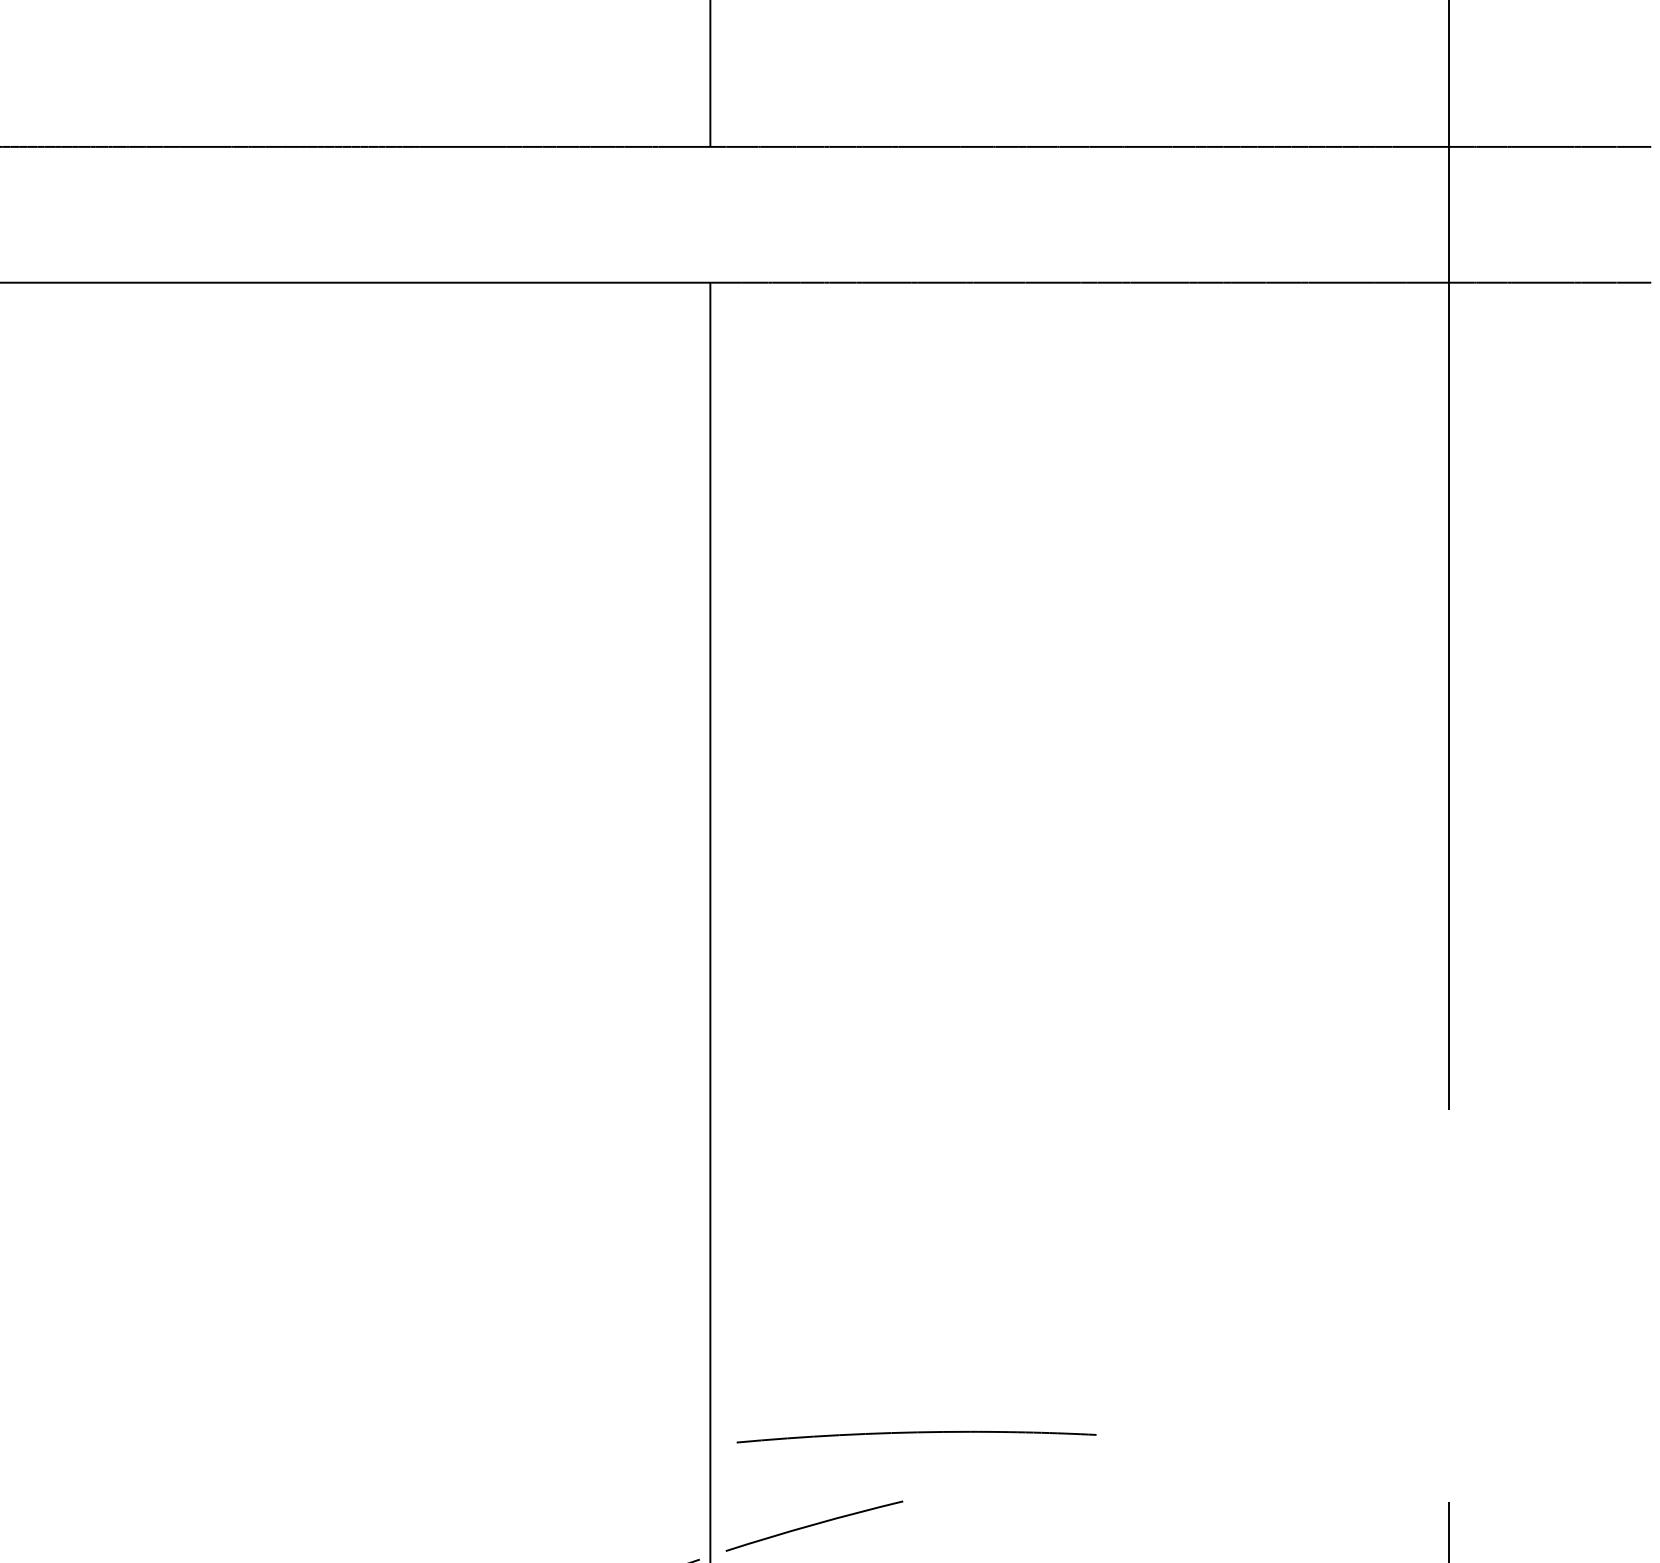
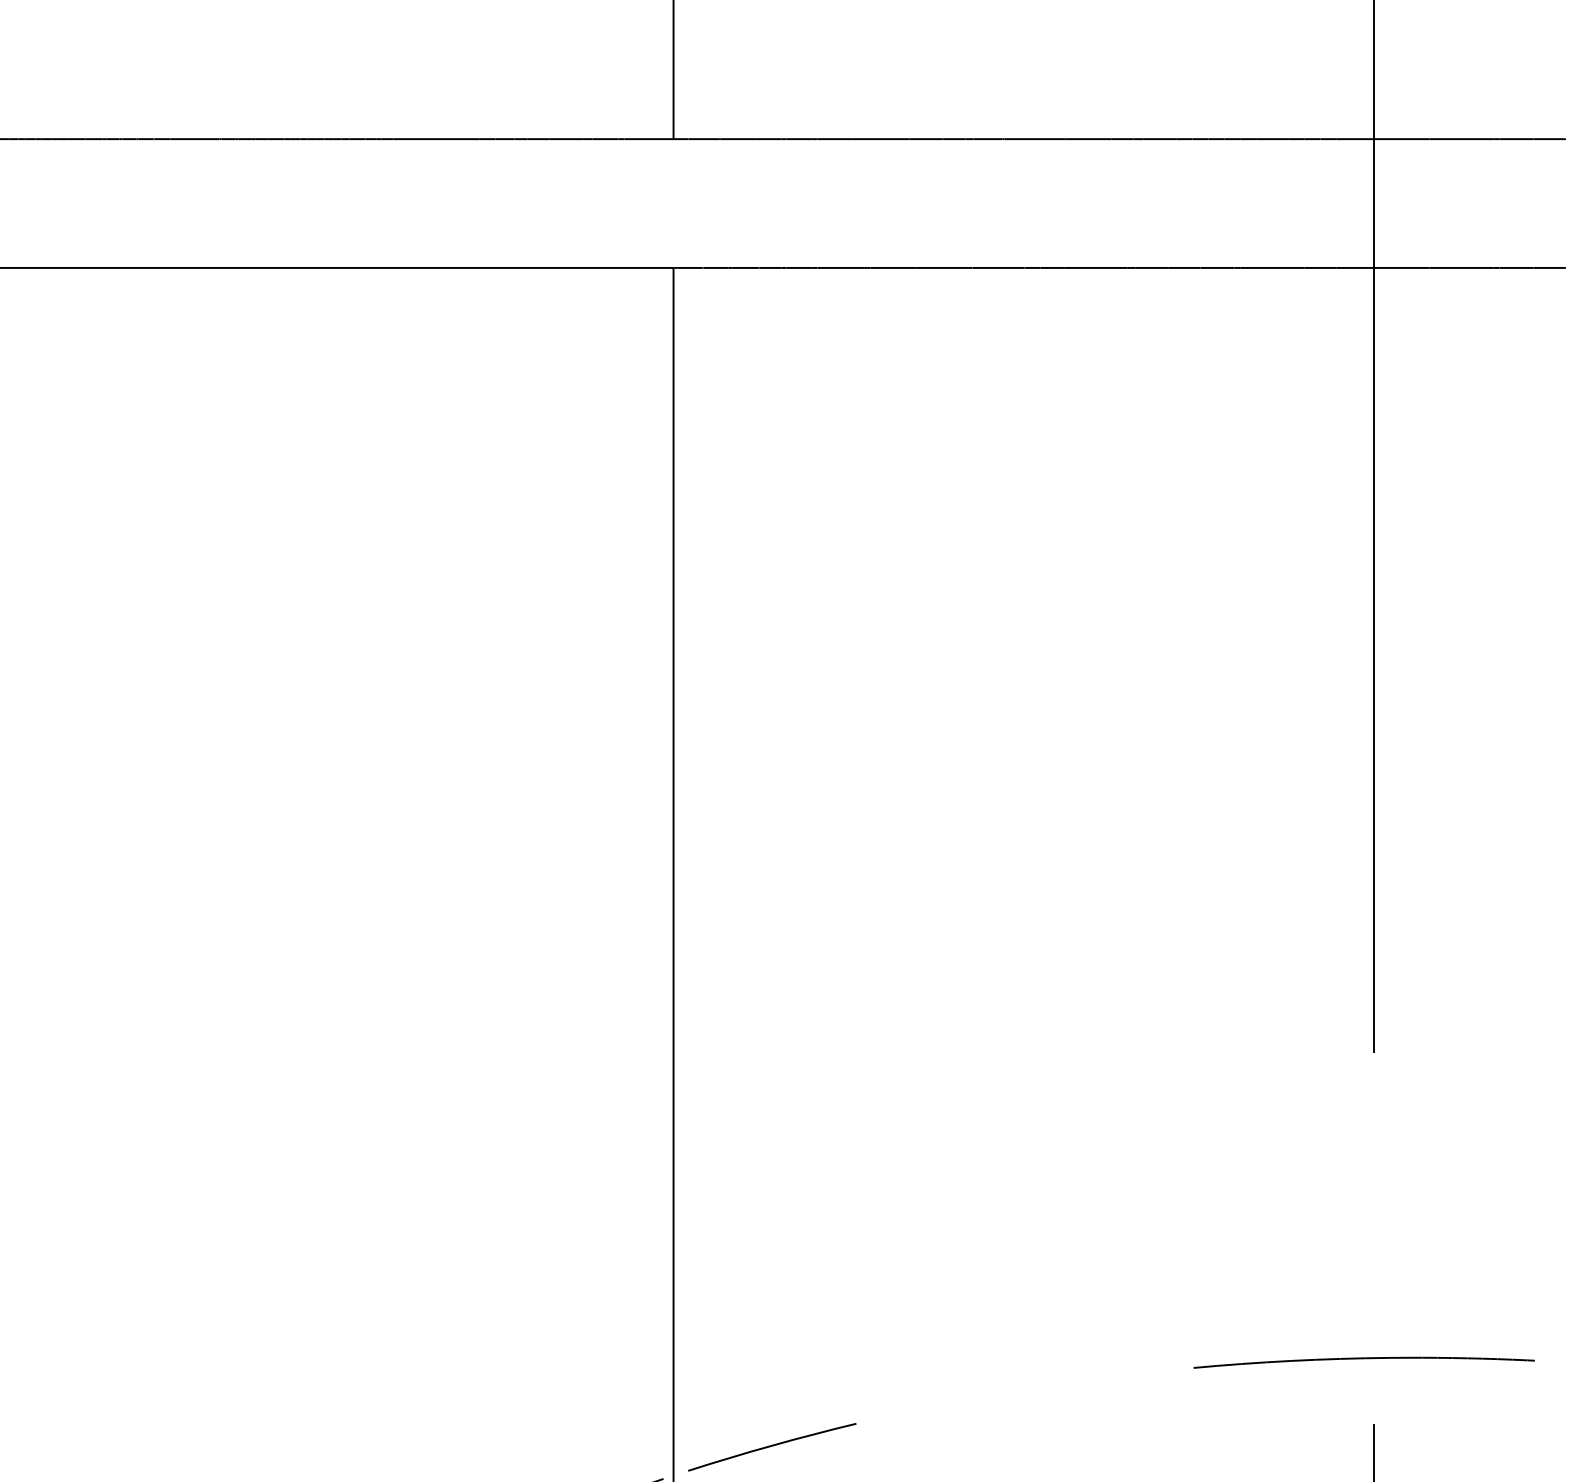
part: (916, 1436) -> (1364, 1362), moved

